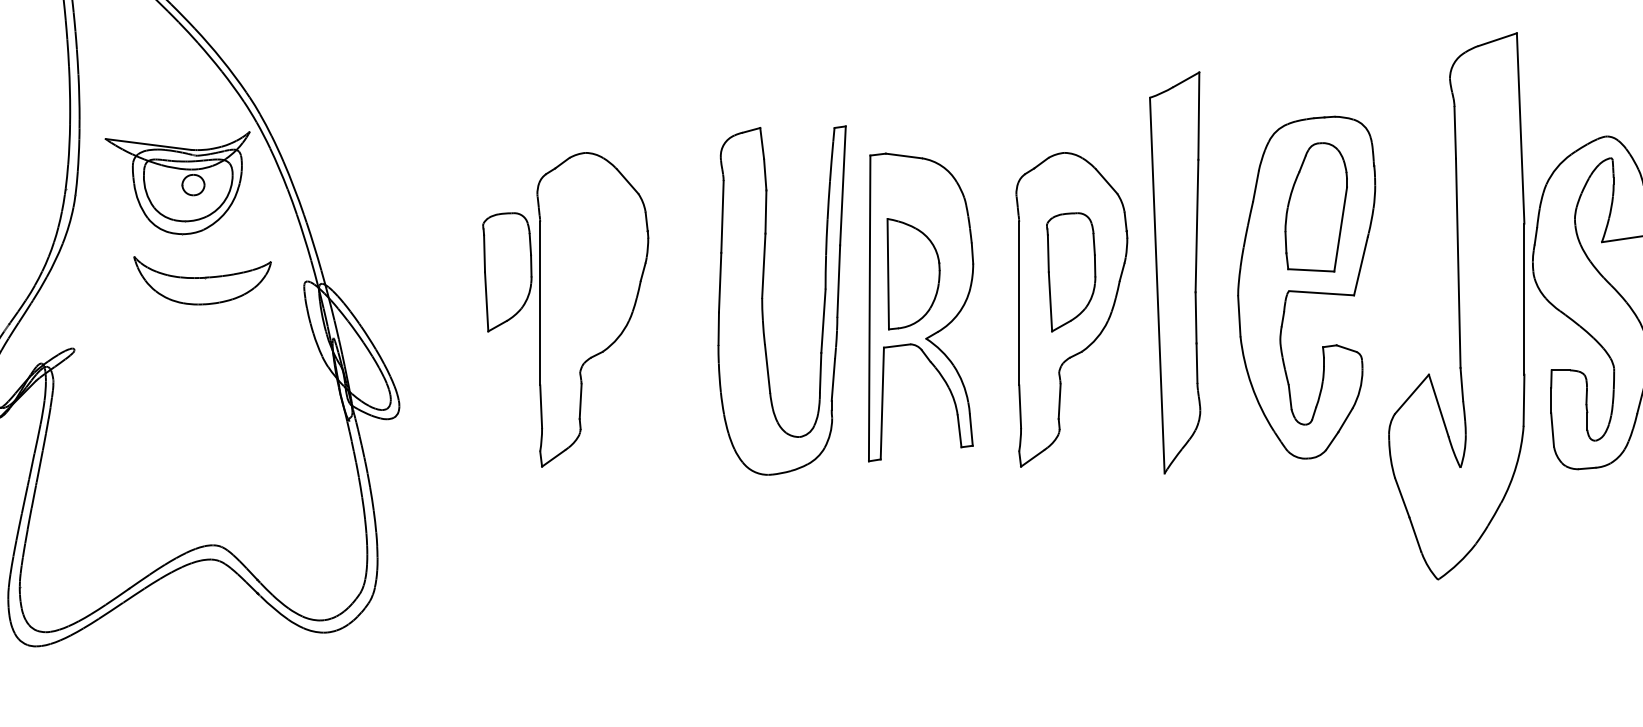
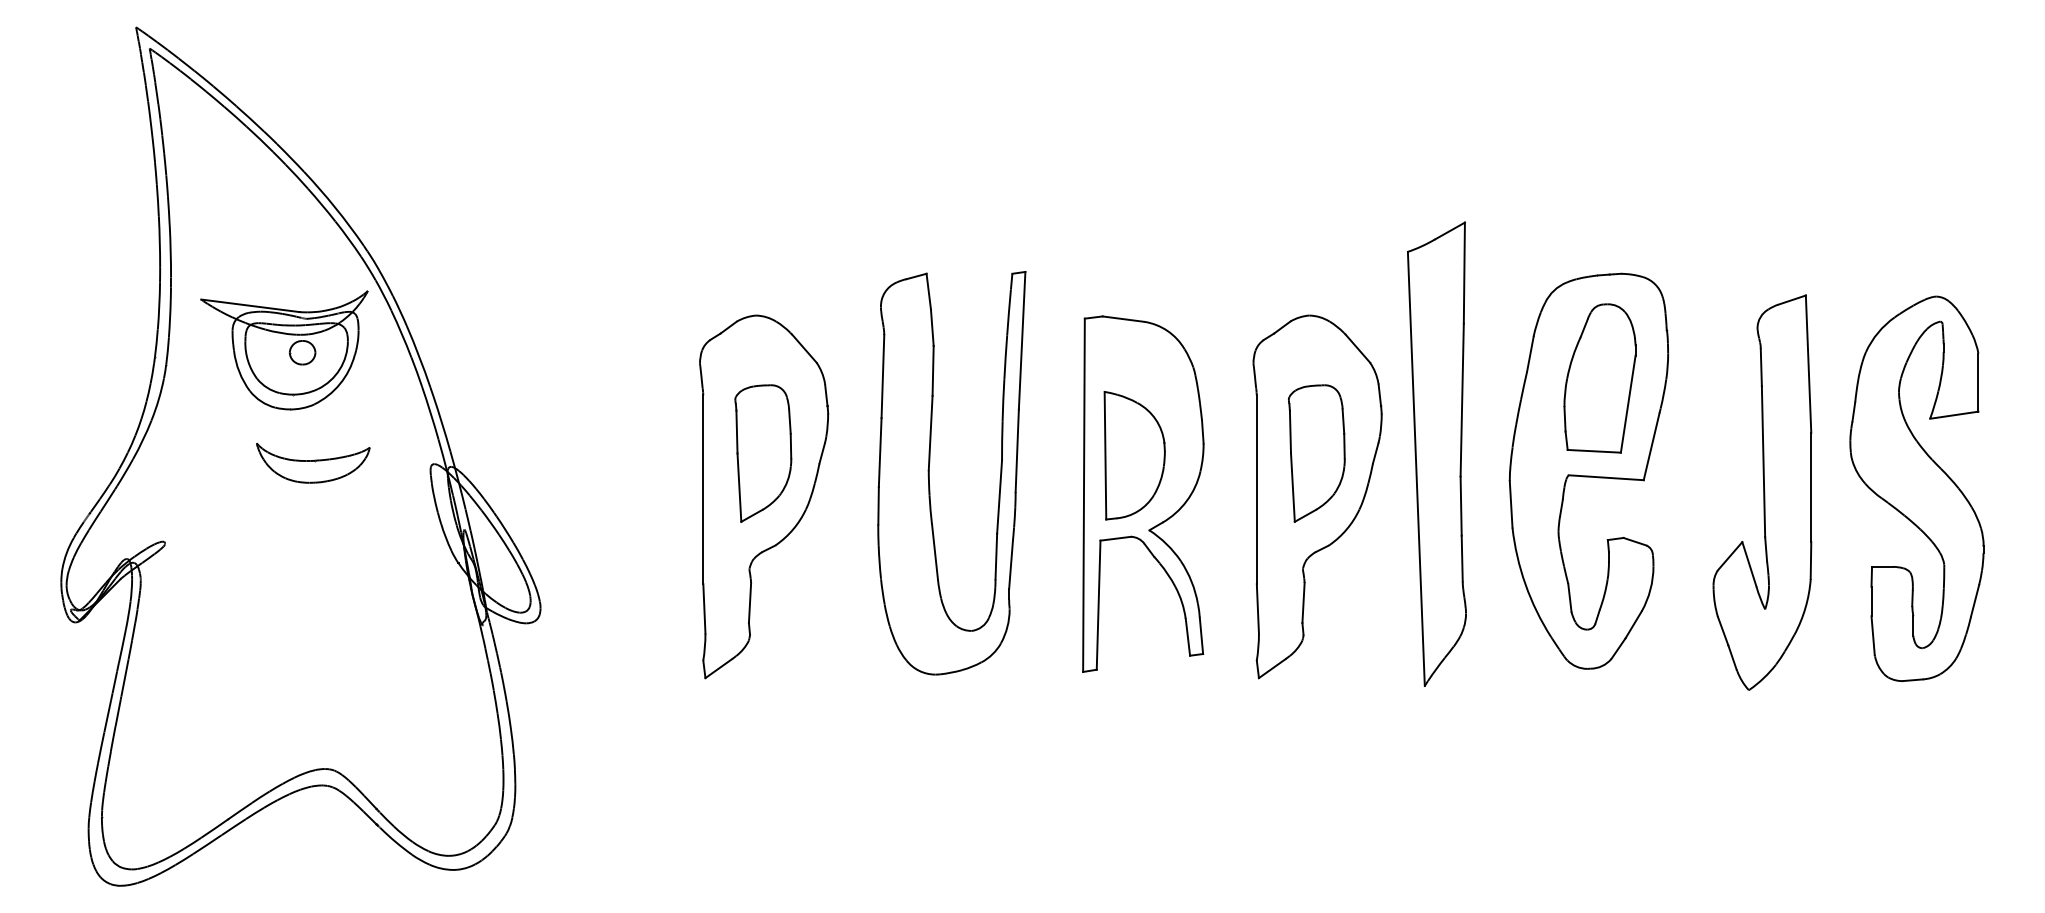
part: (507, 272) -> (763, 453), moved
part: (202, 280) -> (313, 462), size x0.71
part: (762, 300) -> (929, 473), moved
part: (1456, 306) -> (1762, 492), size x0.62

